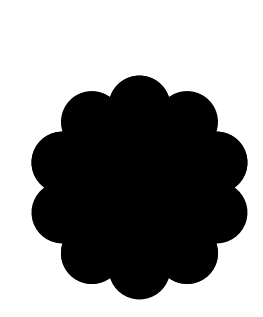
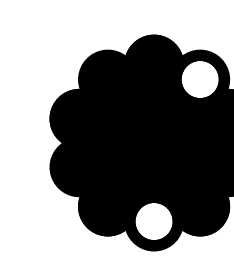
fill: (186, 121) -> (199, 79), removed
fill: (139, 268) -> (154, 221), removed

